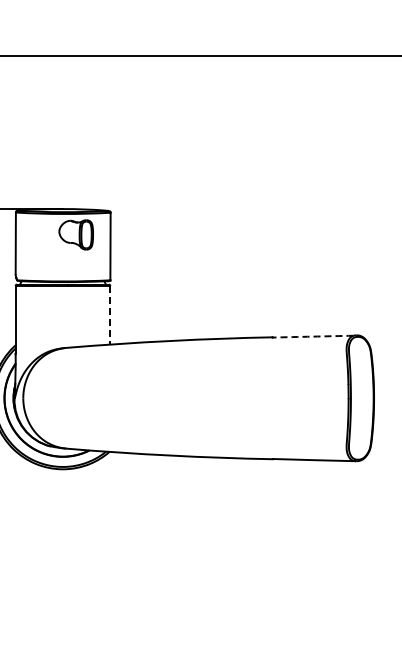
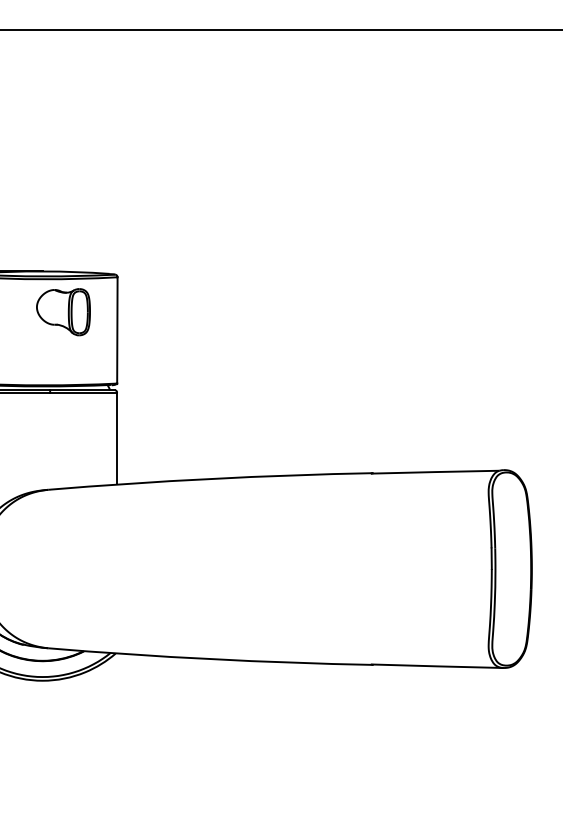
line: (110, 315) -> (117, 438), dashed -> solid
arc: (312, 336) -> (435, 471), dashed -> solid

